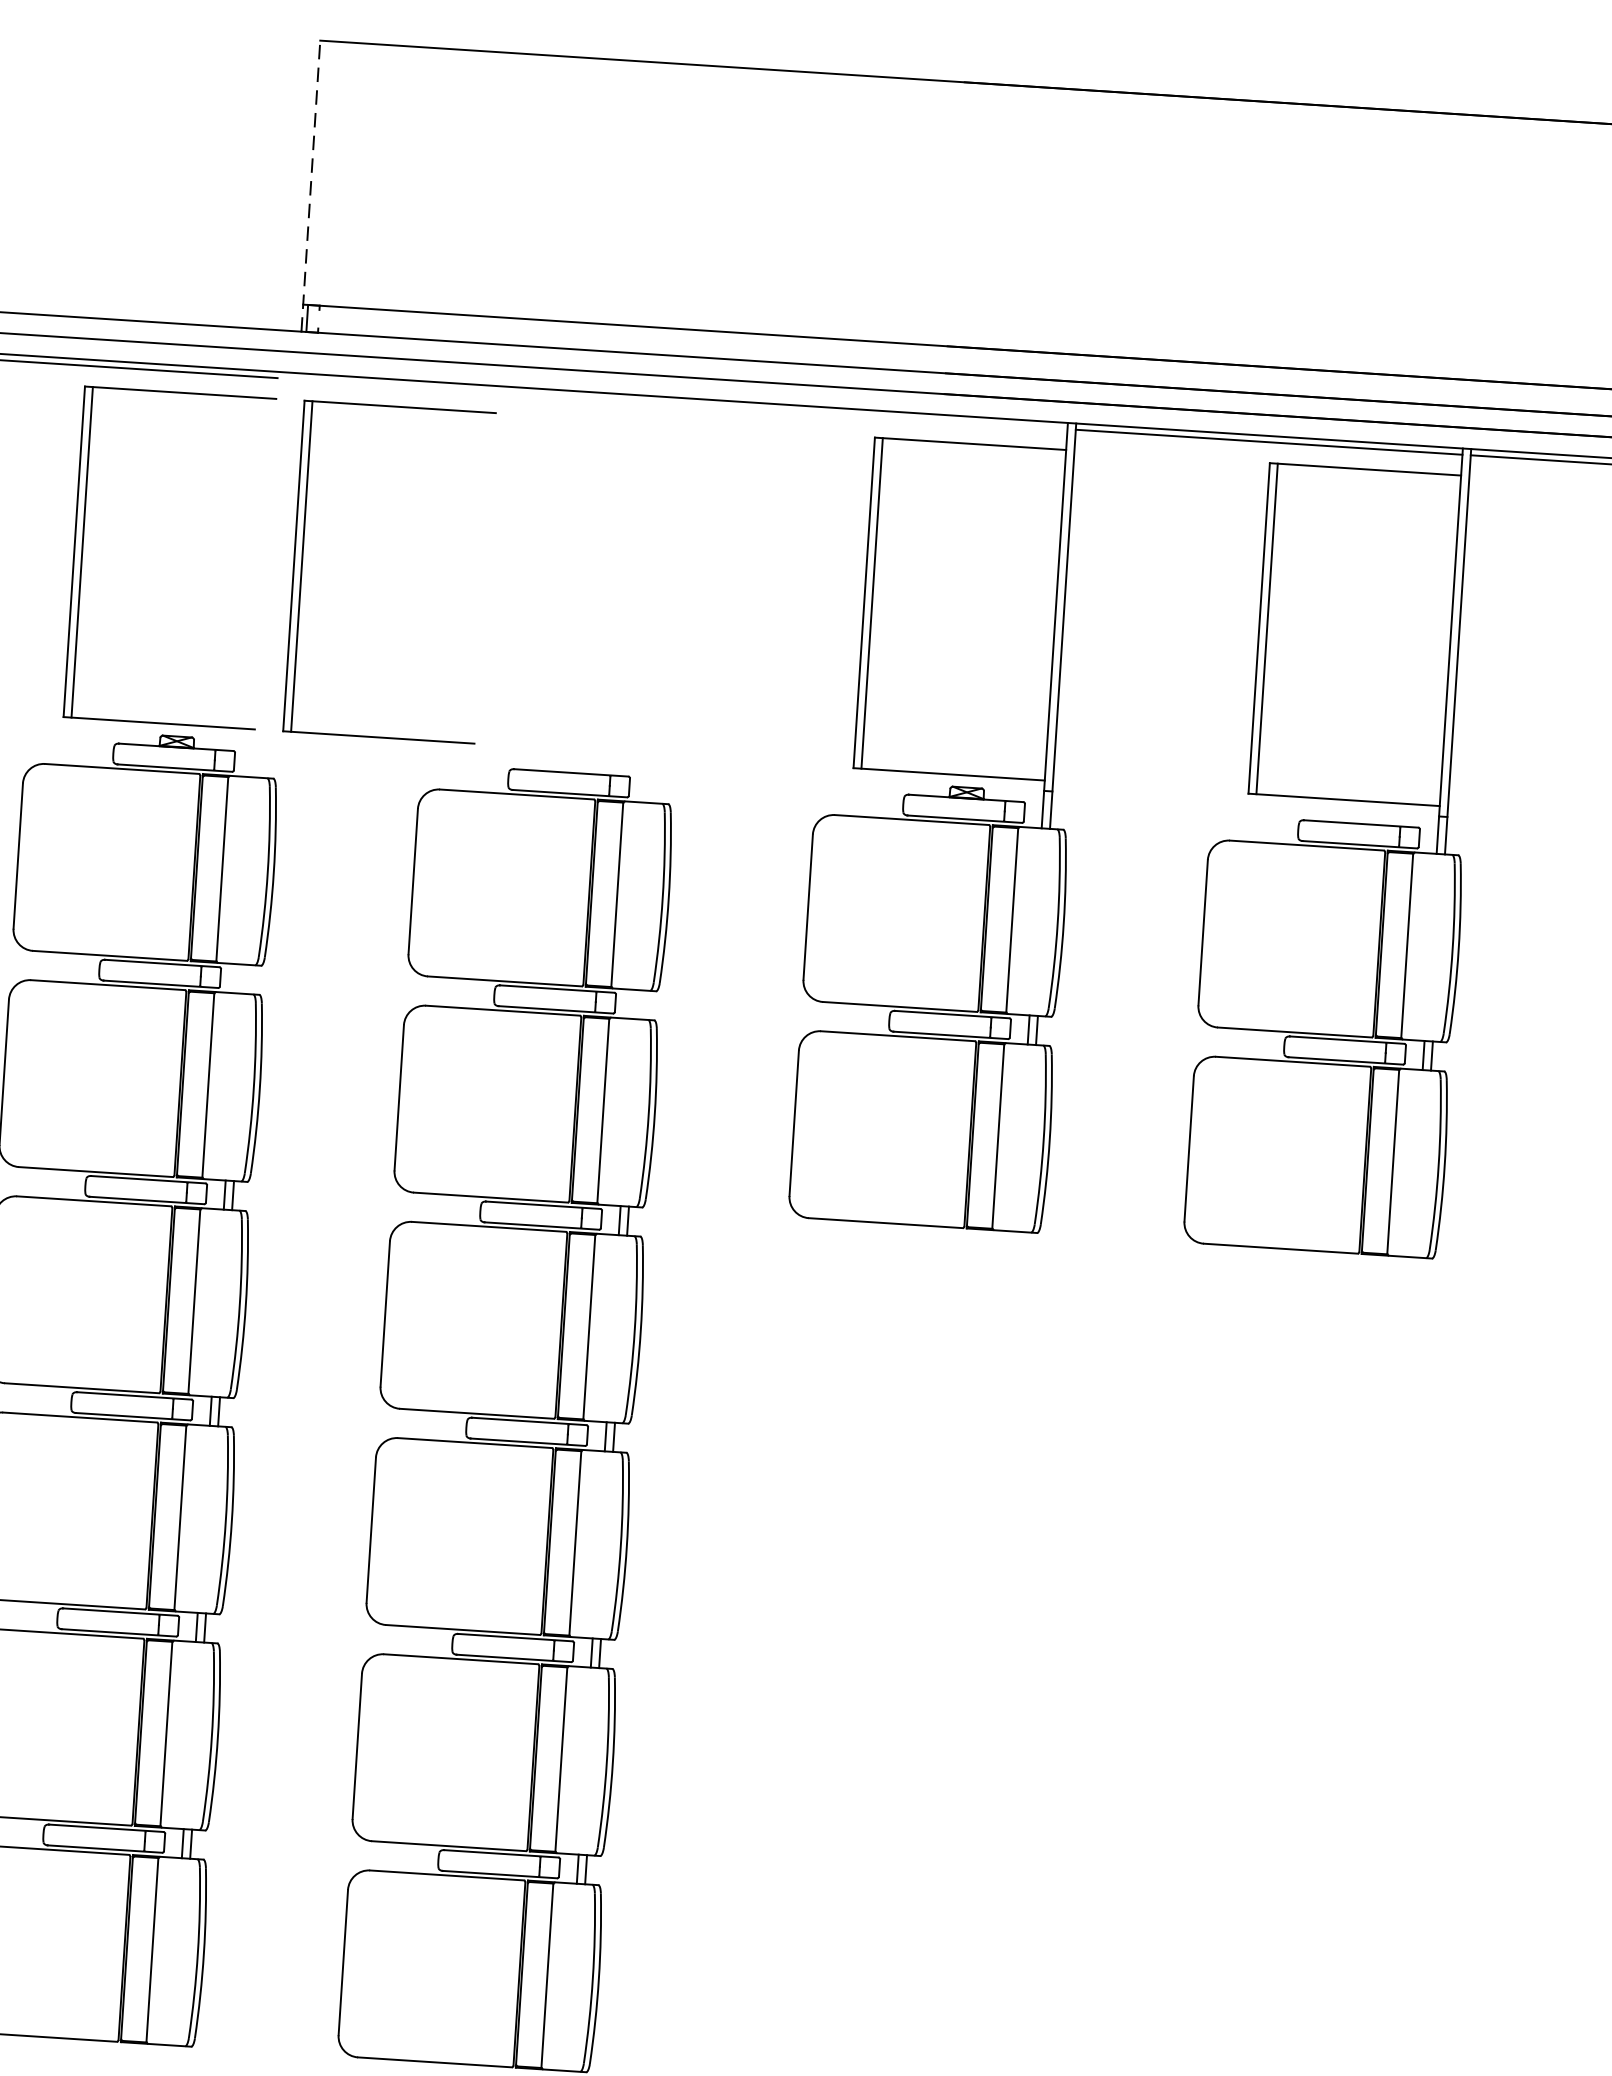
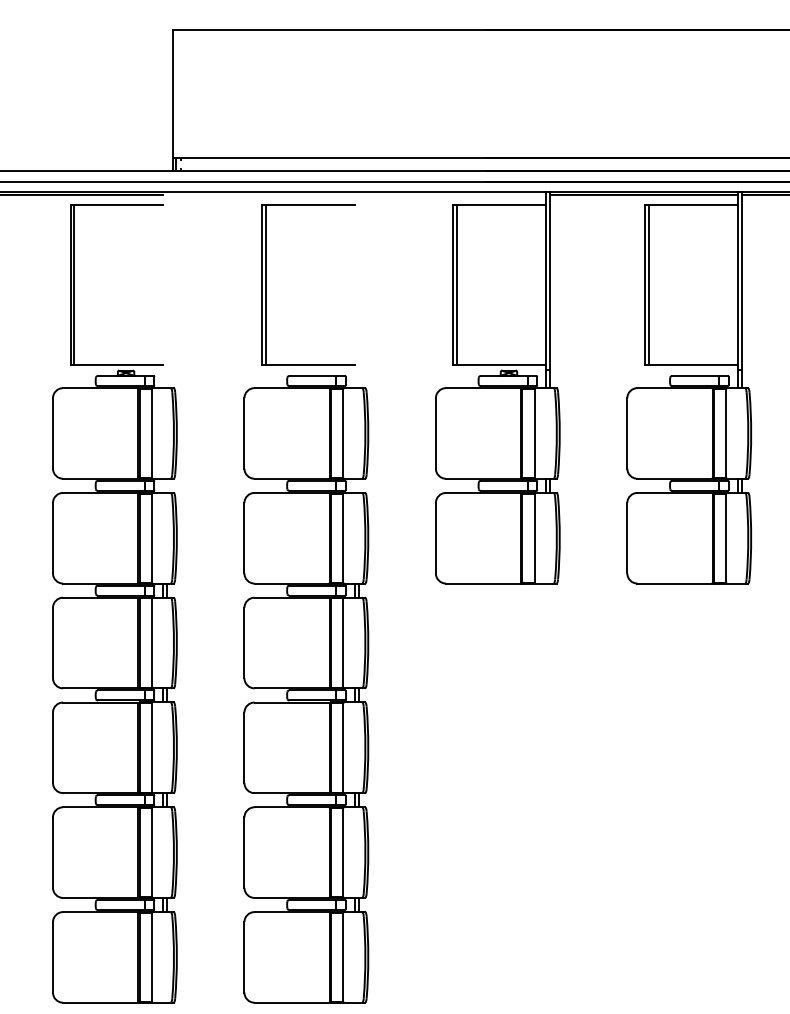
line: (311, 185) -> (173, 100), dashed -> solid
part: (303, 565) -> (266, 284), moved

